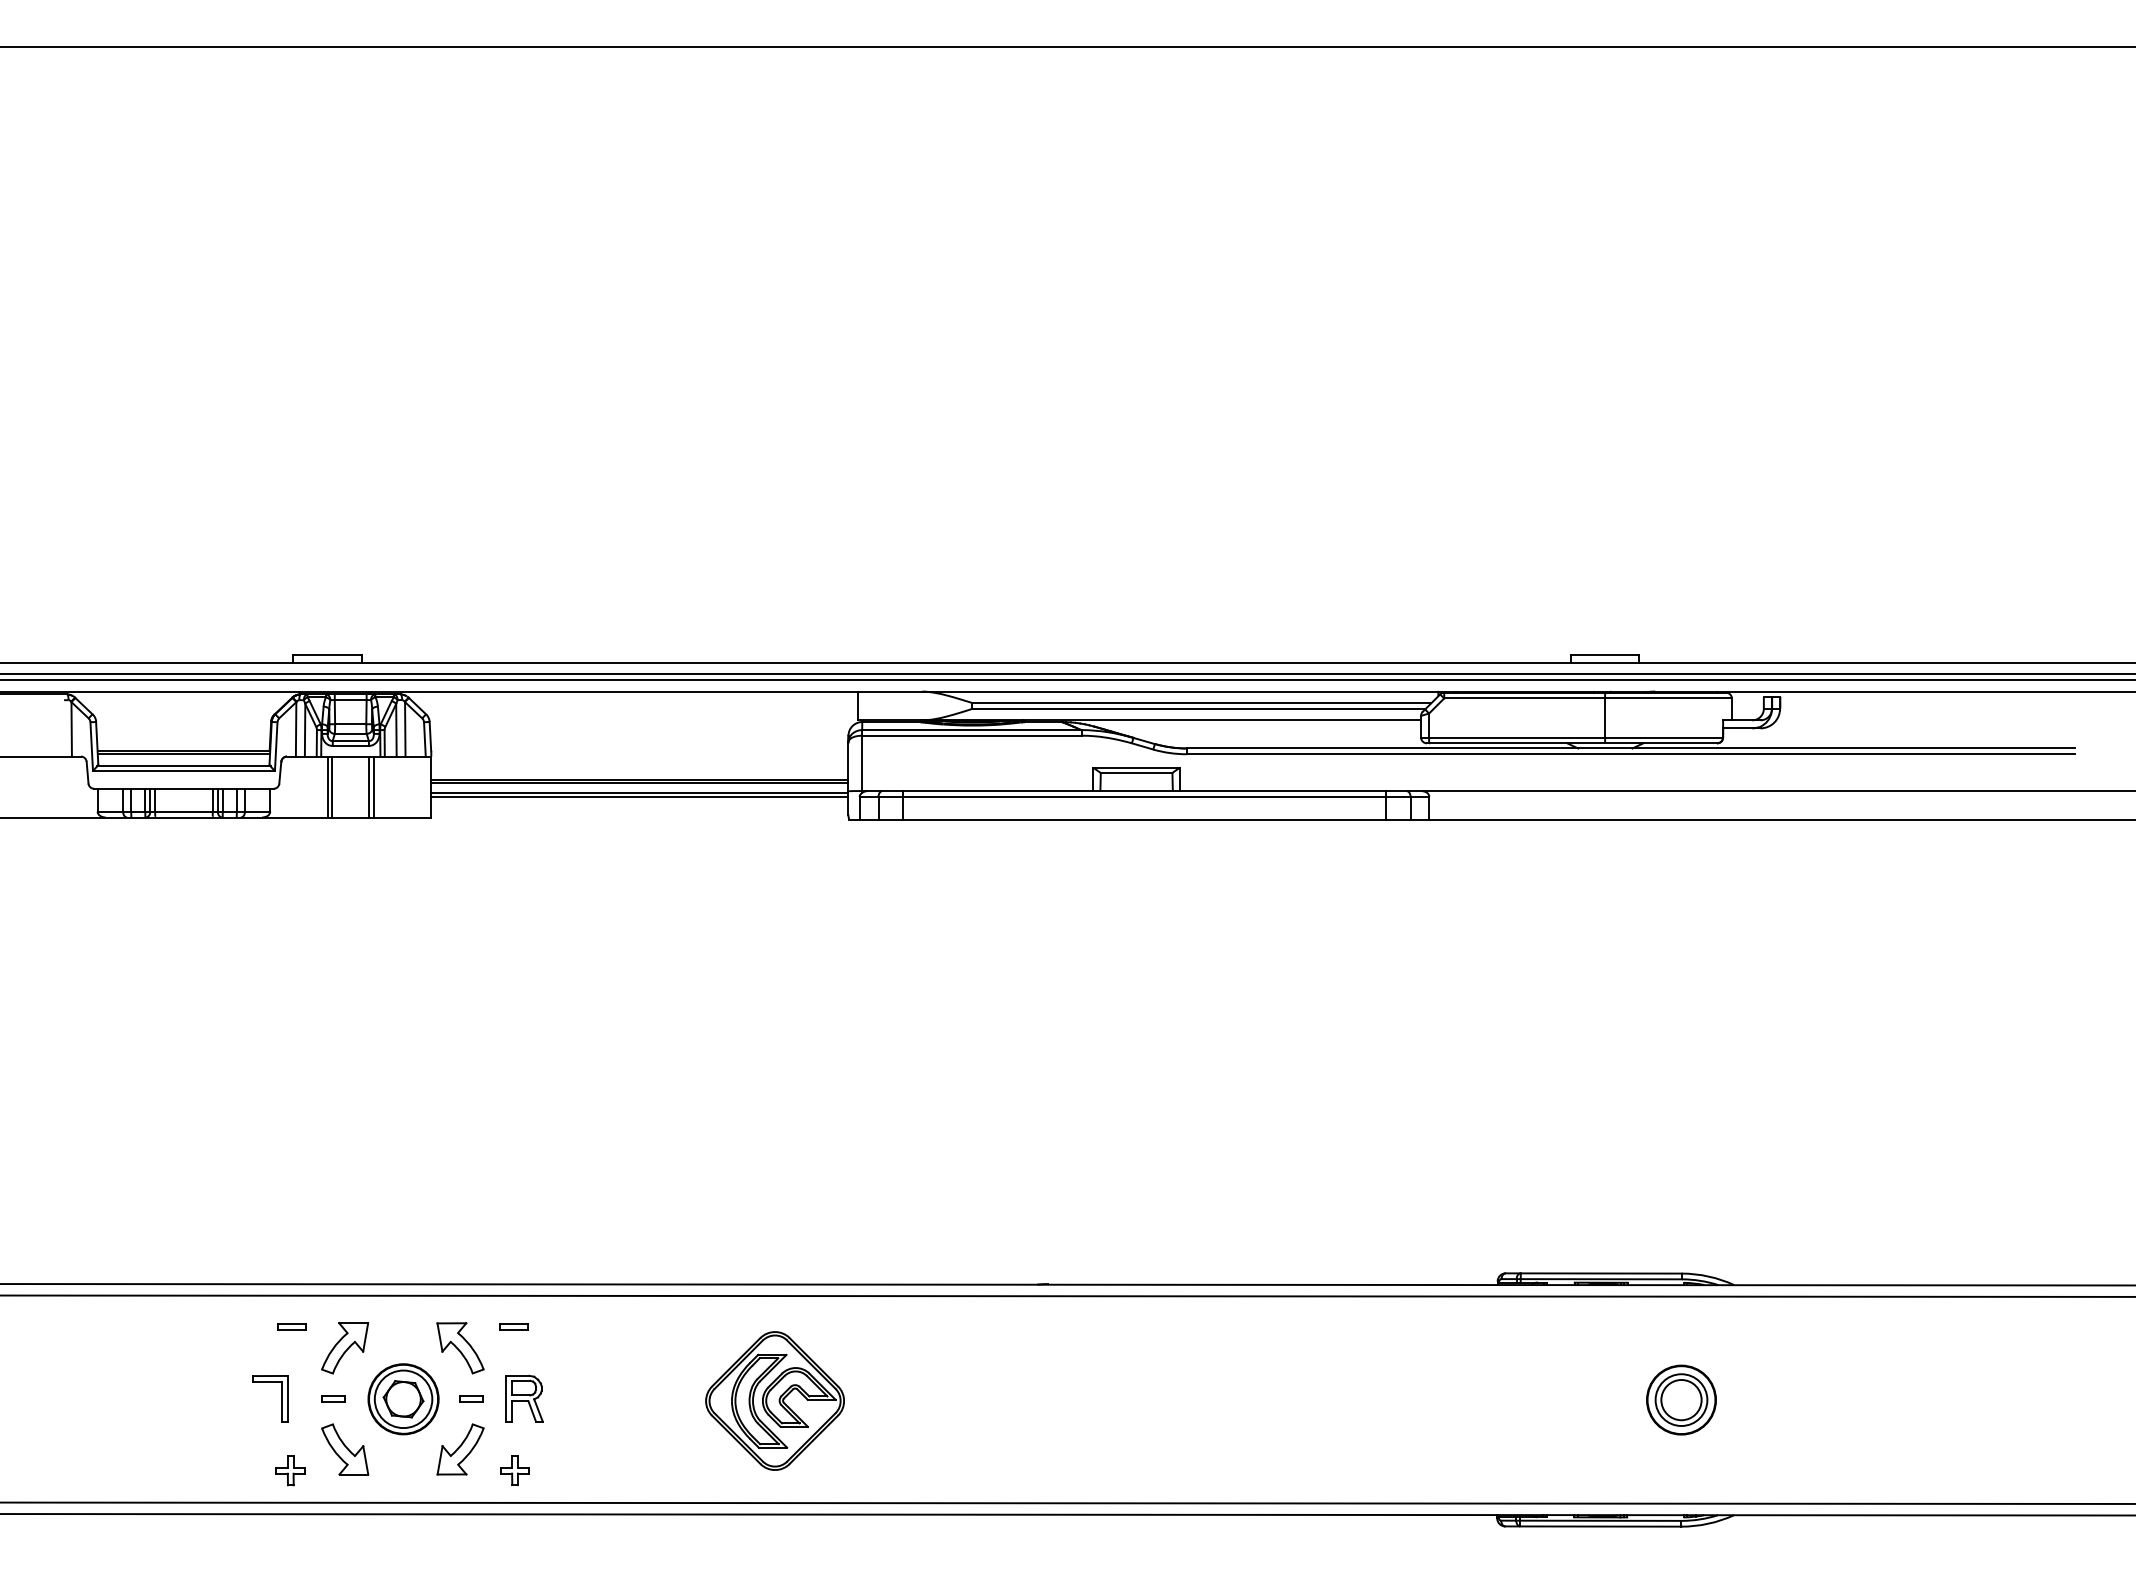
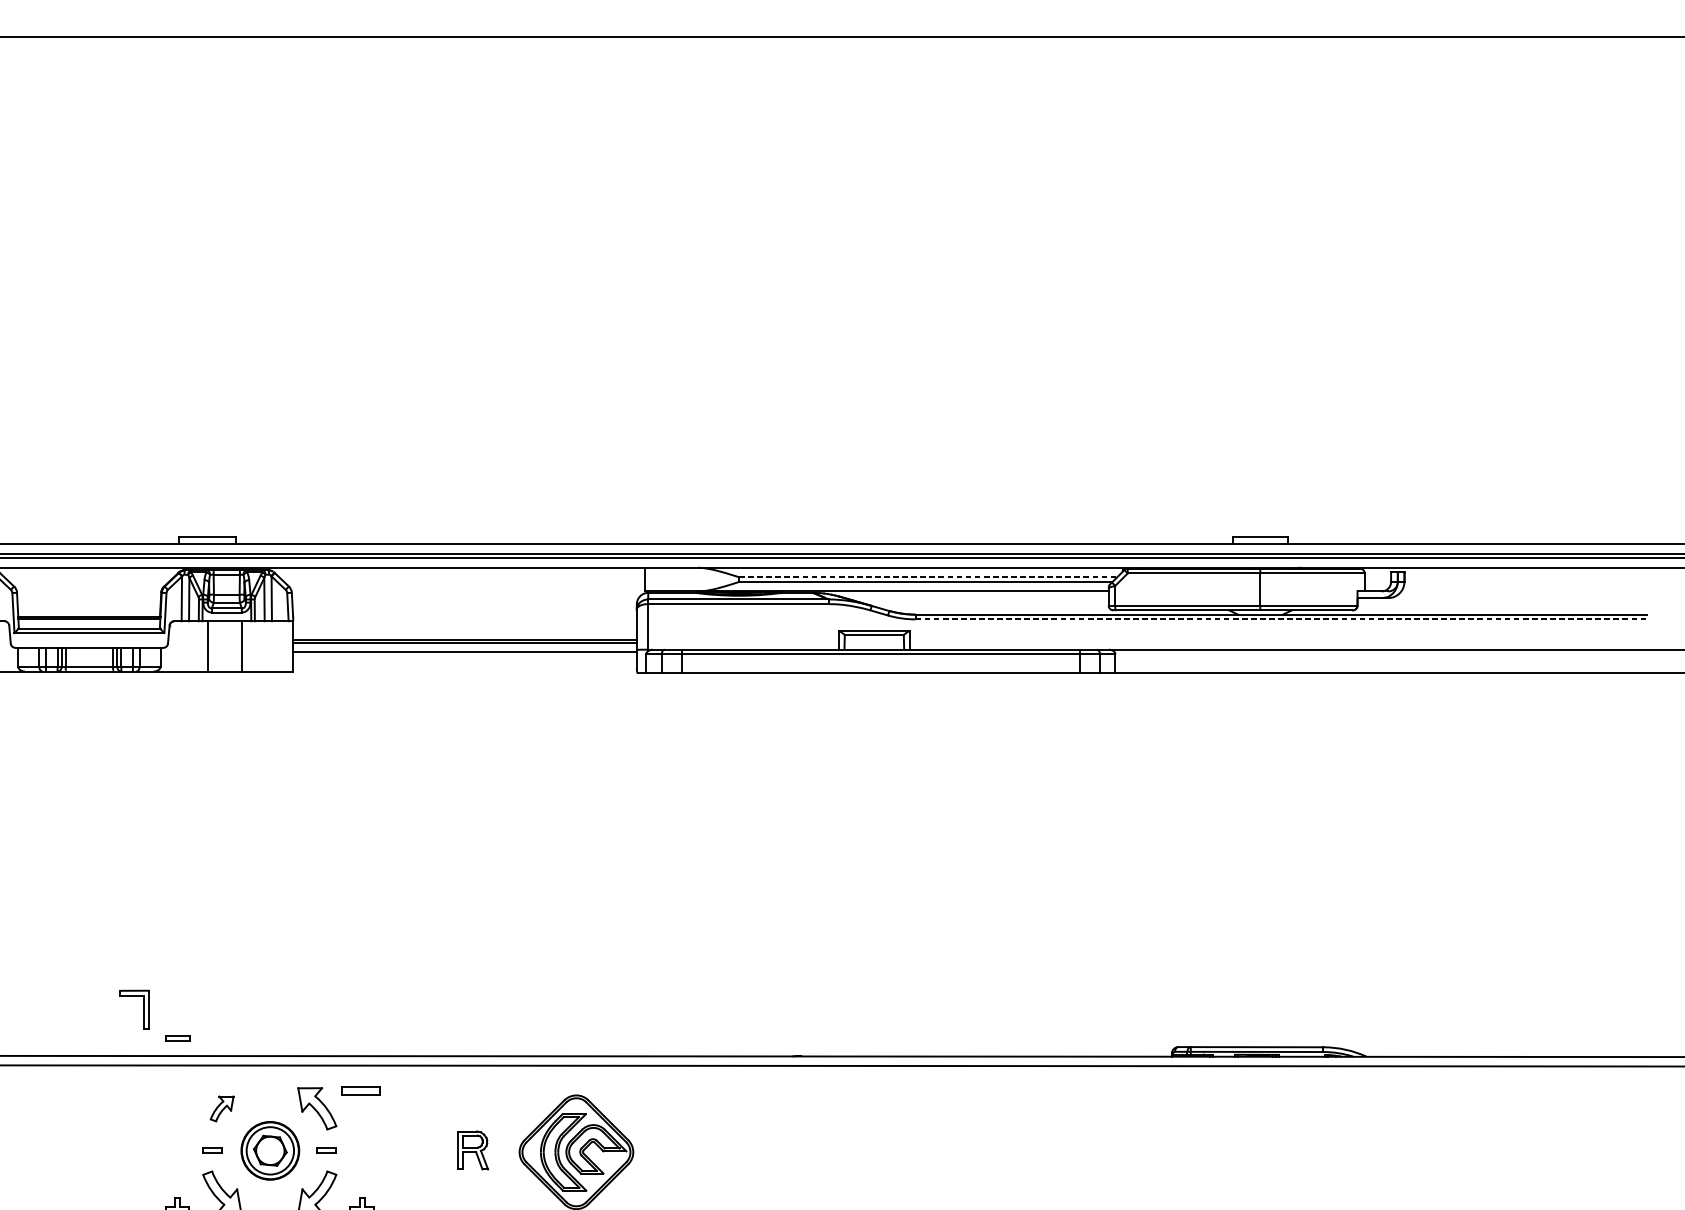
line: (1202, 703) -> (928, 577), solid -> dashed
line: (1630, 754) -> (1281, 619), solid -> dashed
line: (332, 786) -> (211, 645), removed
line: (373, 786) -> (245, 645), removed
line: (639, 796) -> (464, 654), removed
part: (291, 1326) -> (178, 1038), moved
part: (513, 1326) -> (360, 1090), size x1.6
part: (344, 1348) -> (221, 1108), size x0.6
part: (281, 1398) -> (143, 1009), moved
part: (524, 1398) -> (472, 1150), moved
part: (1681, 1399) -> (1323, 1151), removed

